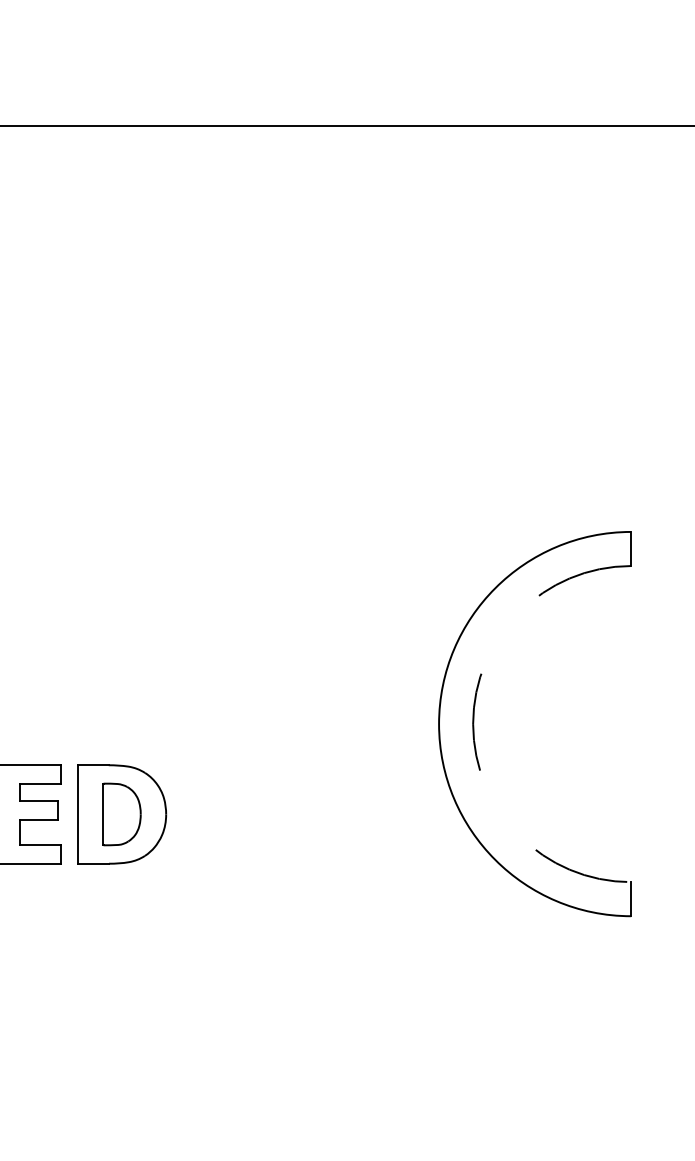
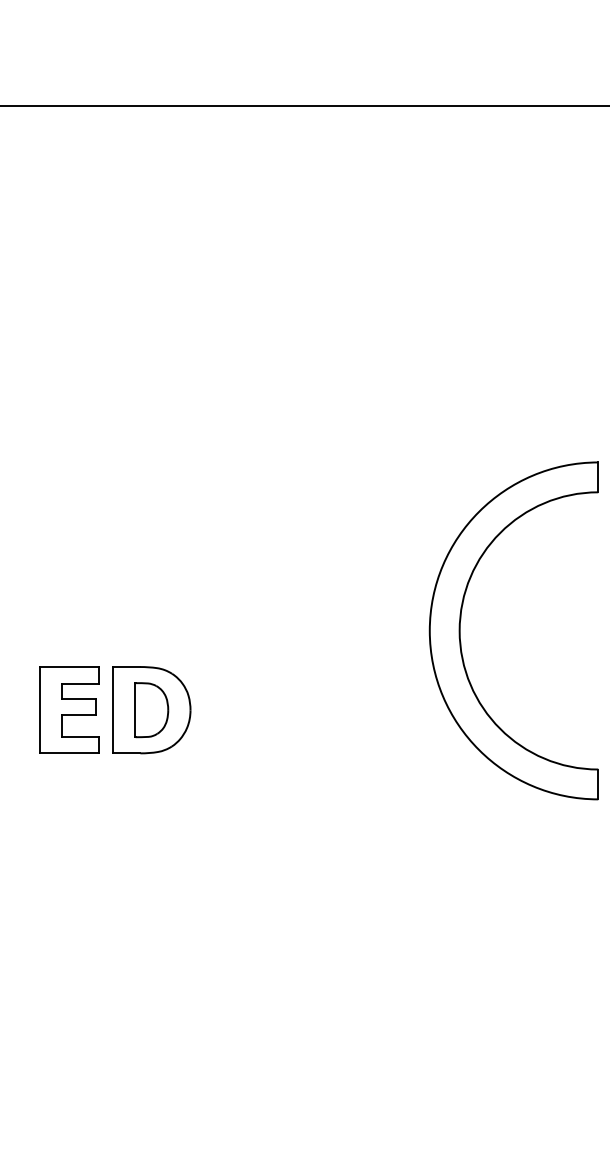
arc: (472, 723) -> (459, 630), dashed -> solid

